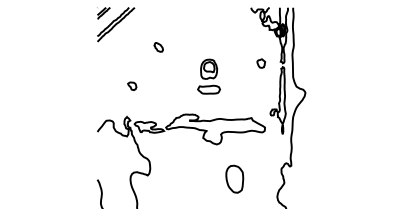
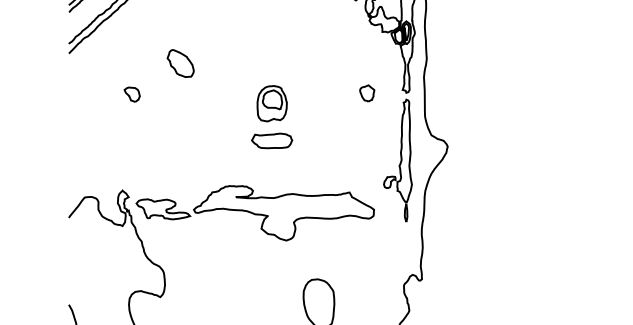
part: (158, 47) -> (180, 63), size x1.67
part: (132, 85) -> (132, 93), moved

